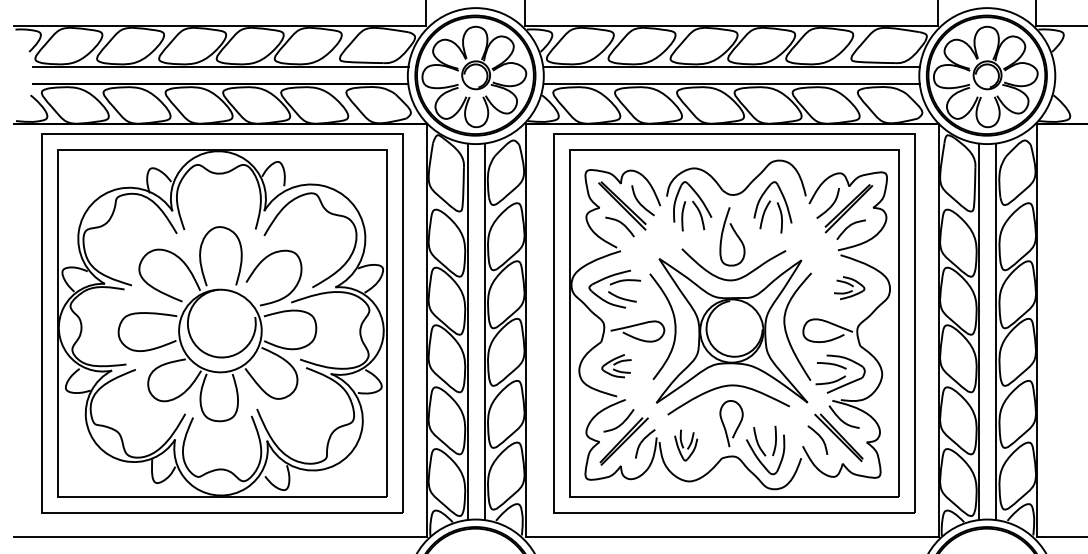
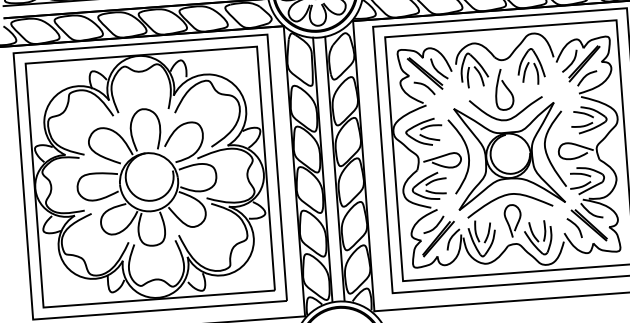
part: (849, 287) -> (589, 119), size x1.67
part: (616, 365) -> (429, 186), size x1.67
part: (685, 445) -> (481, 238), size x1.67

